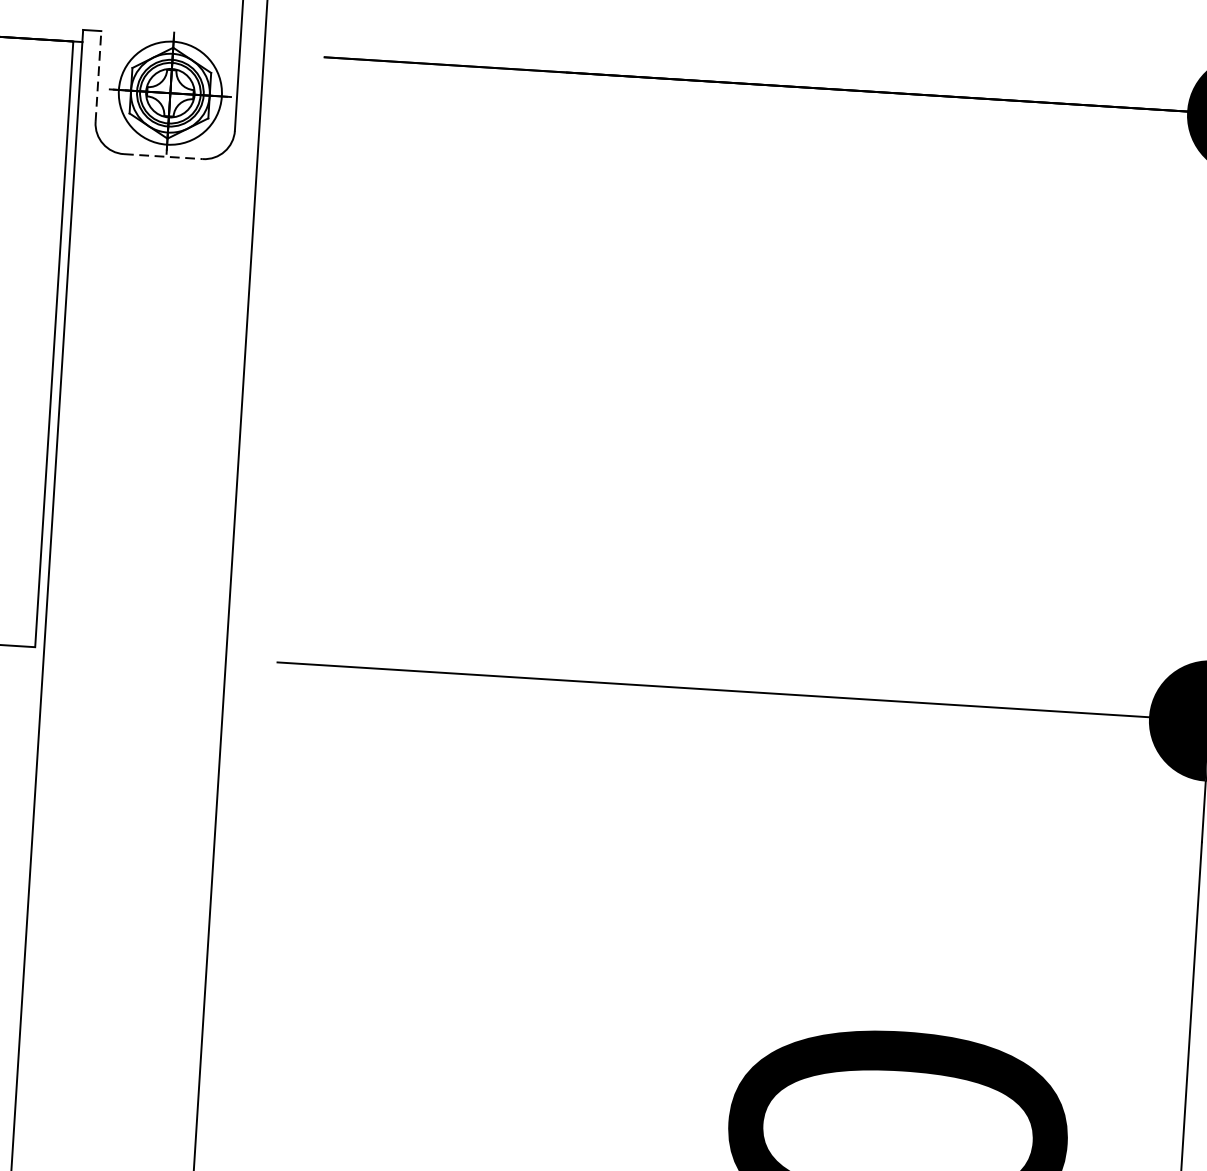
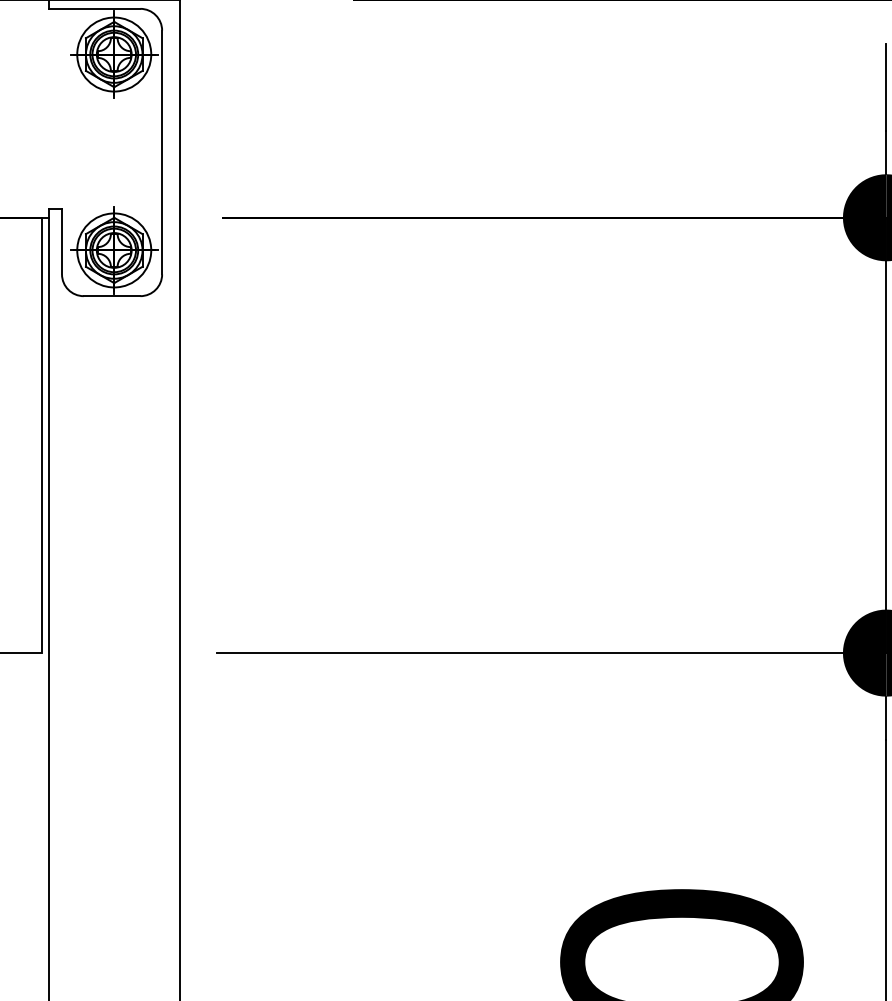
line: (99, 76) -> (62, 241), dashed -> solid
line: (163, 157) -> (112, 296), dashed -> solid

